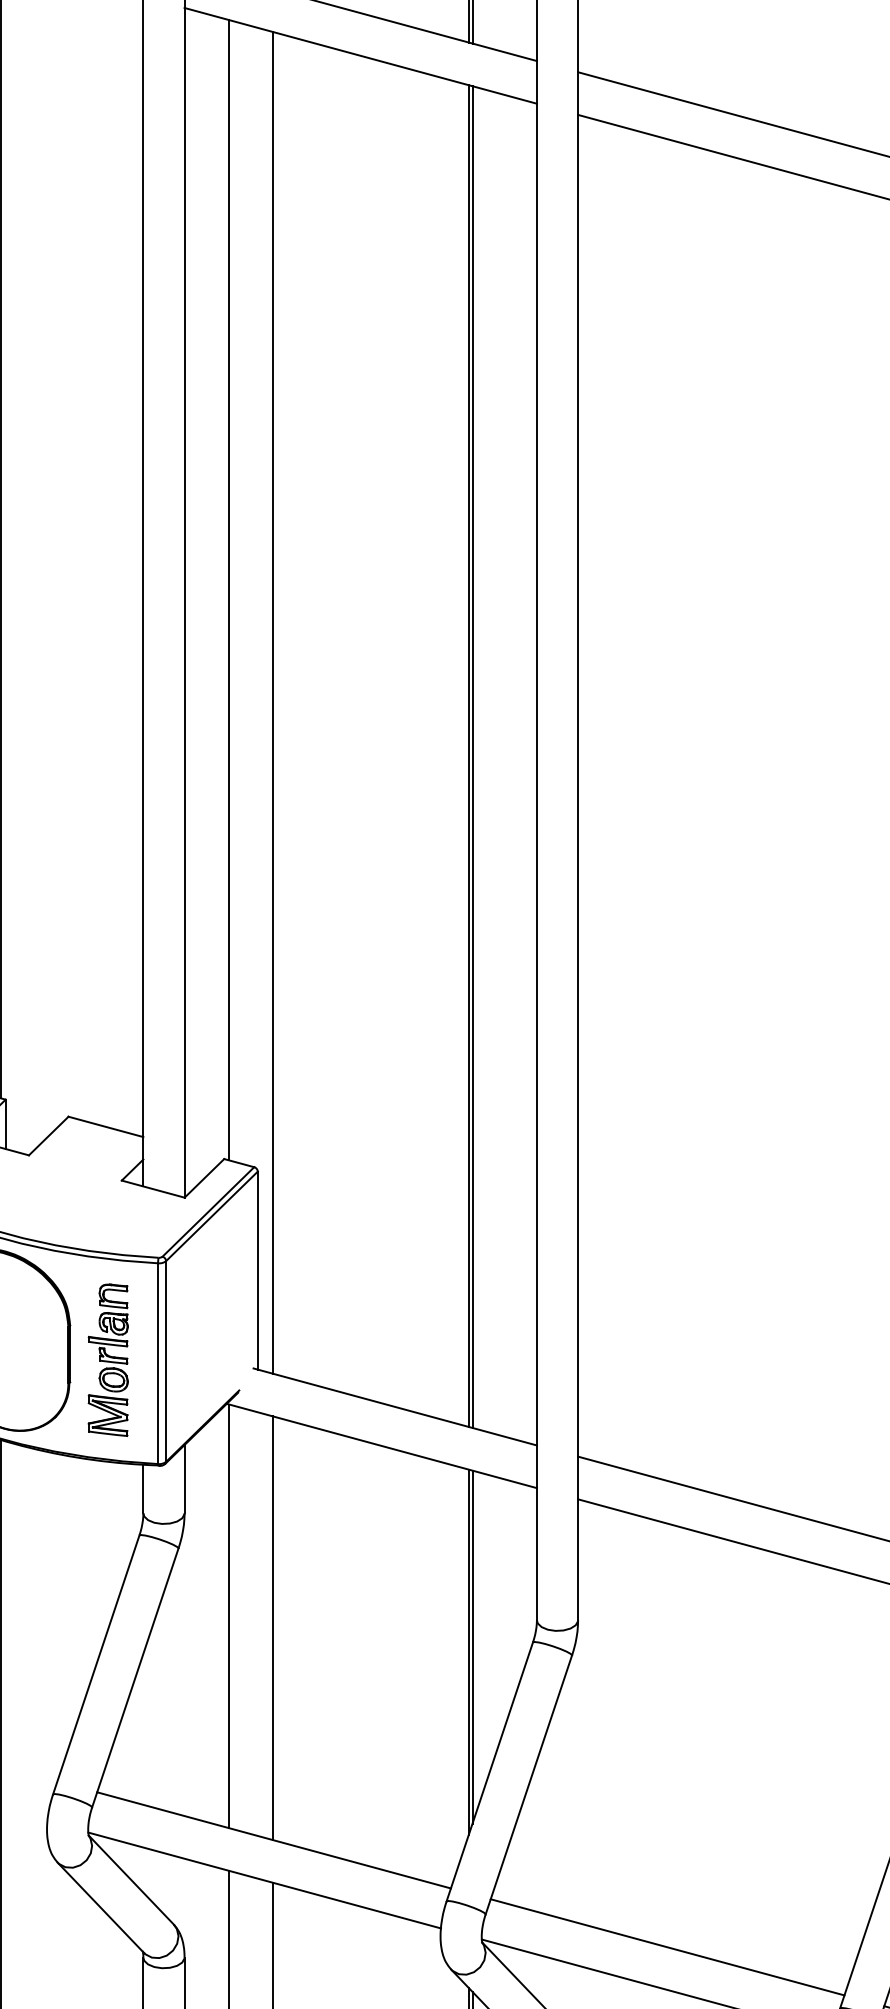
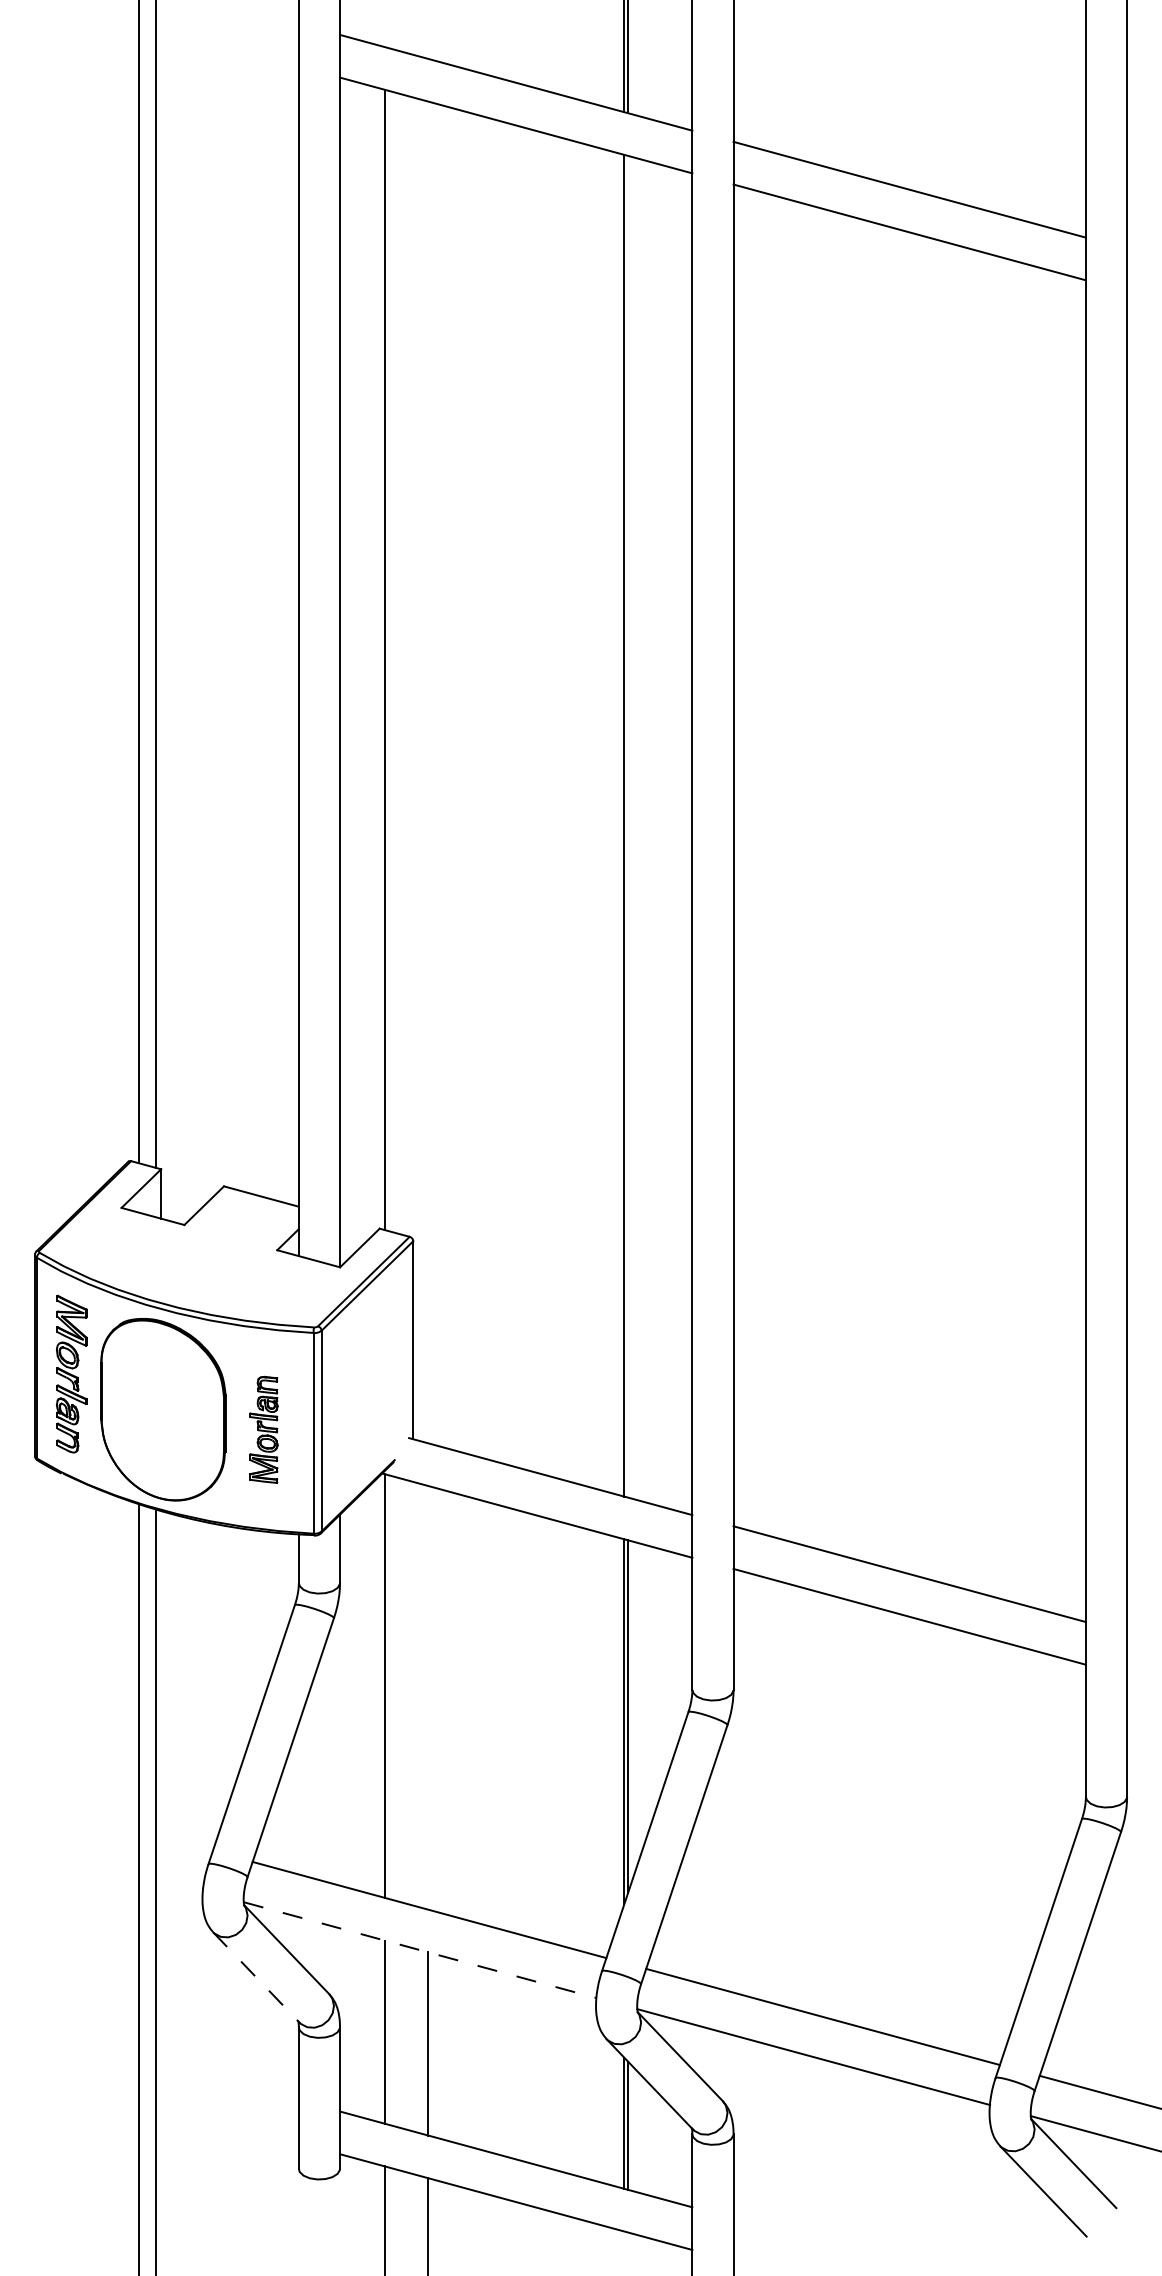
line: (273, 702) -> (428, 772), removed
line: (473, 756) -> (628, 826), removed
part: (108, 1359) -> (263, 1429), size x0.7
line: (273, 1627) -> (428, 1697), removed
line: (265, 1880) -> (420, 1950), solid -> dashed
line: (101, 1907) -> (256, 1977), solid -> dashed

